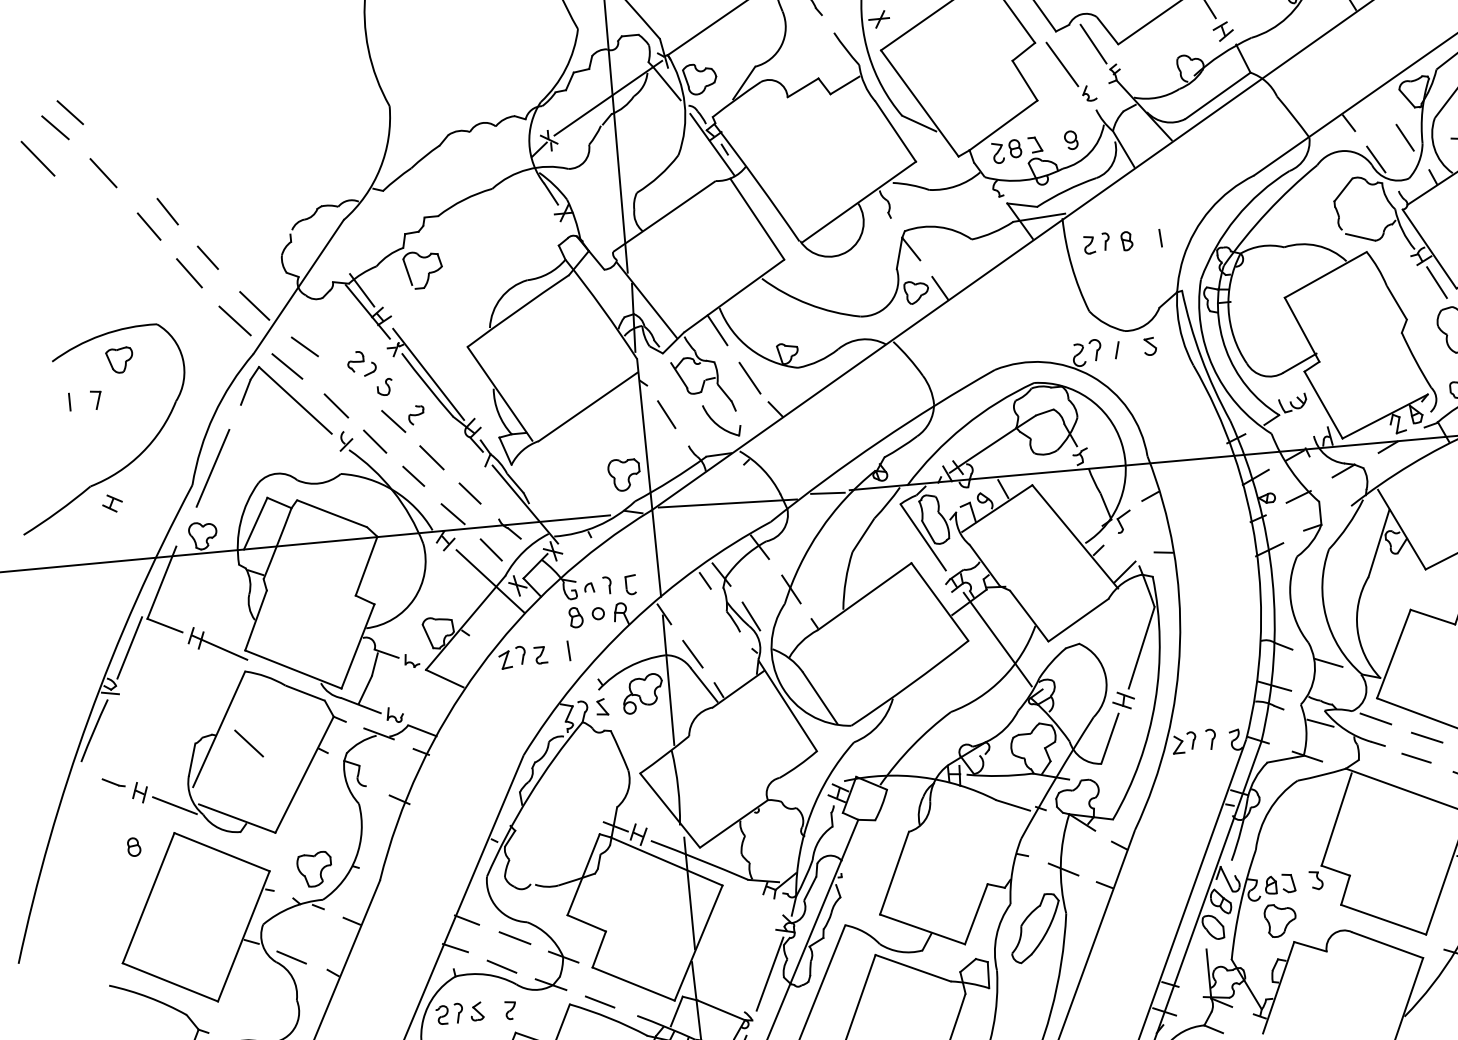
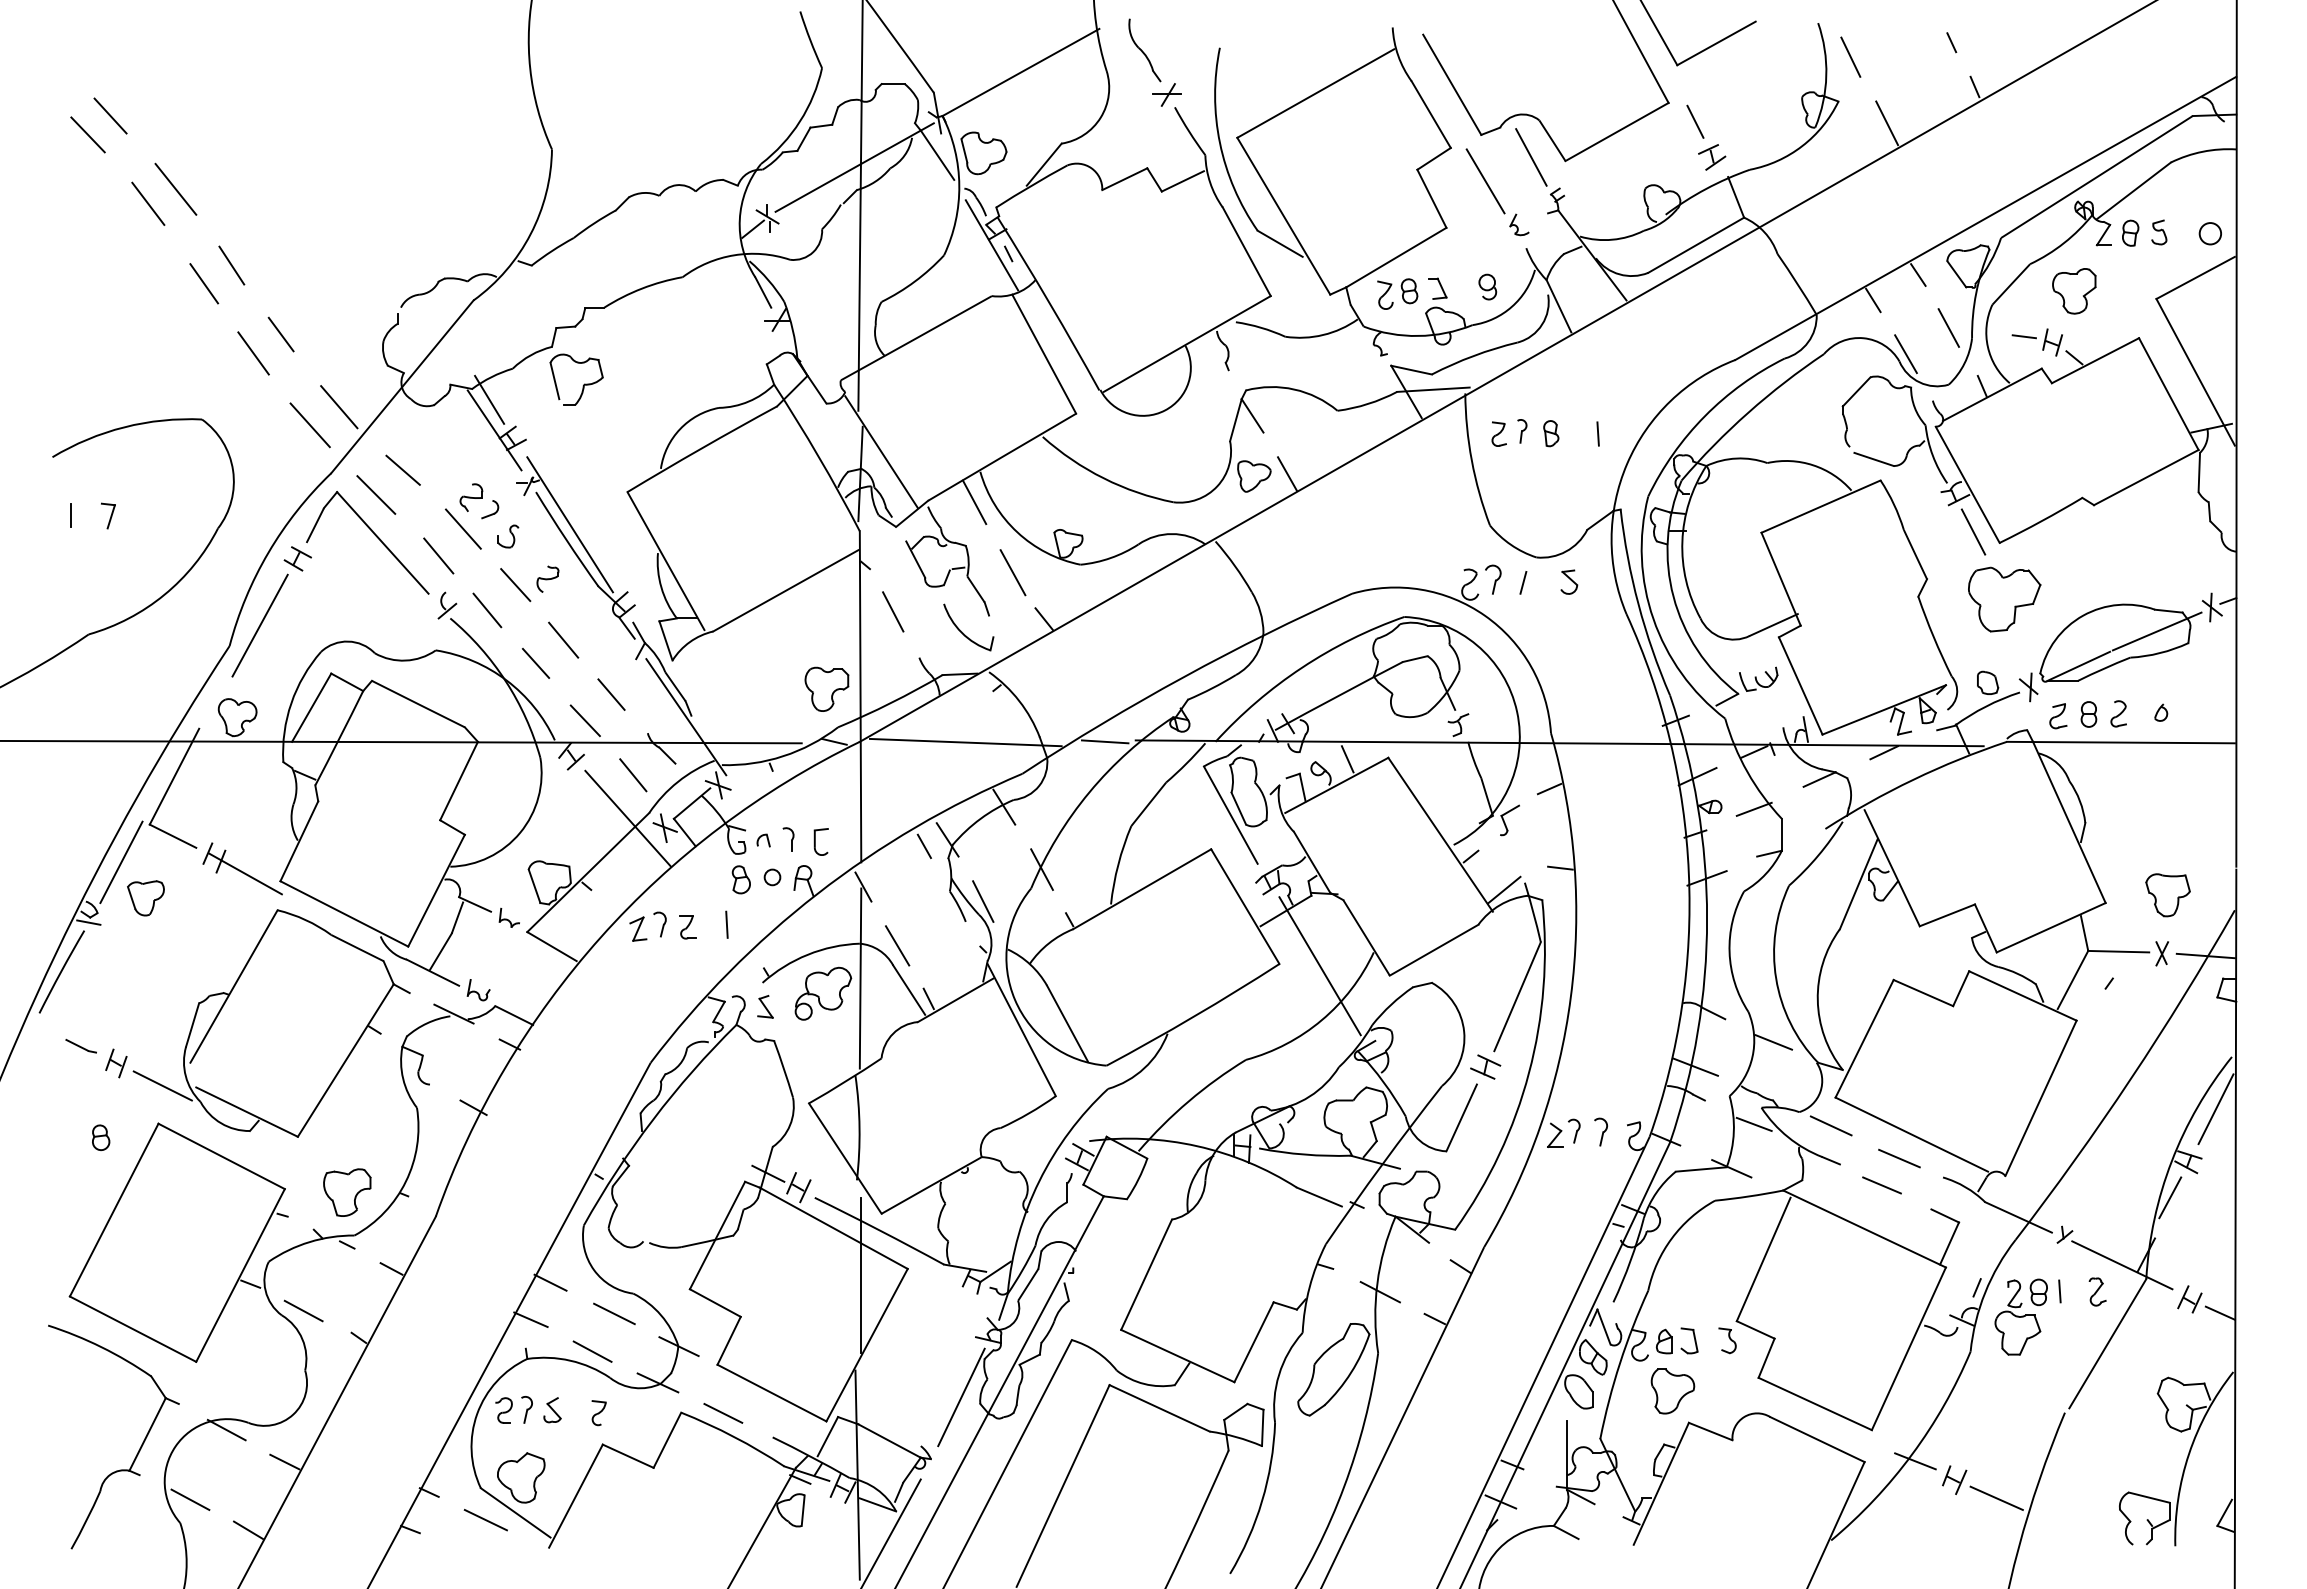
part: (878, 19) -> (1166, 94), moved
line: (1379, 101) -> (1918, 274), added
line: (37, 158) -> (175, 188), moved
part: (119, 360) -> (145, 898), moved
part: (112, 503) -> (297, 558), moved
line: (248, 743) -> (462, 528), moved

